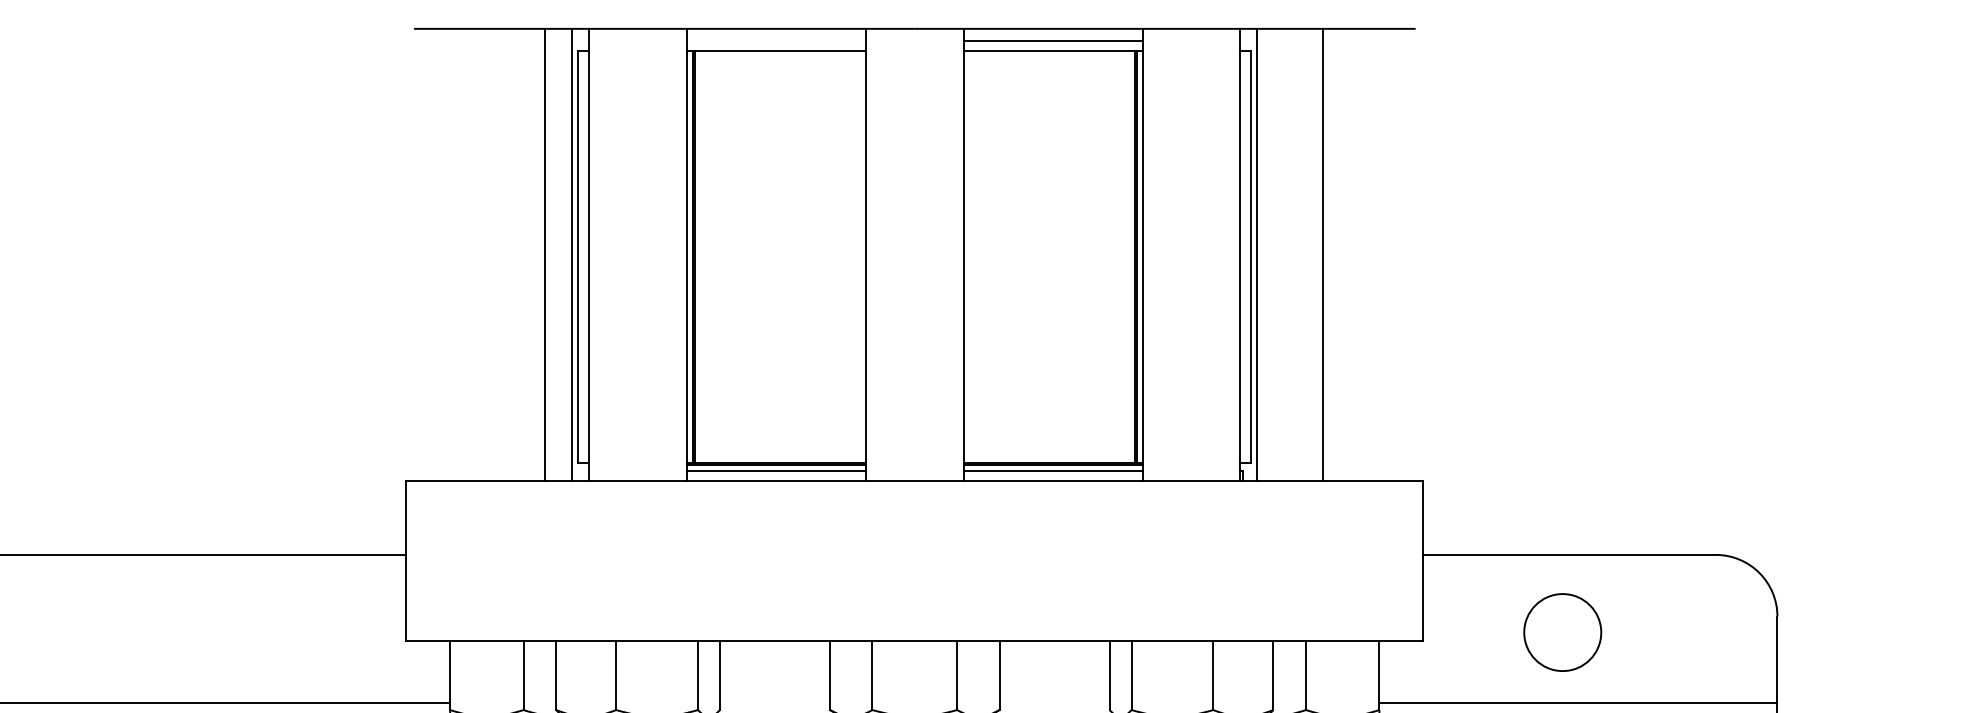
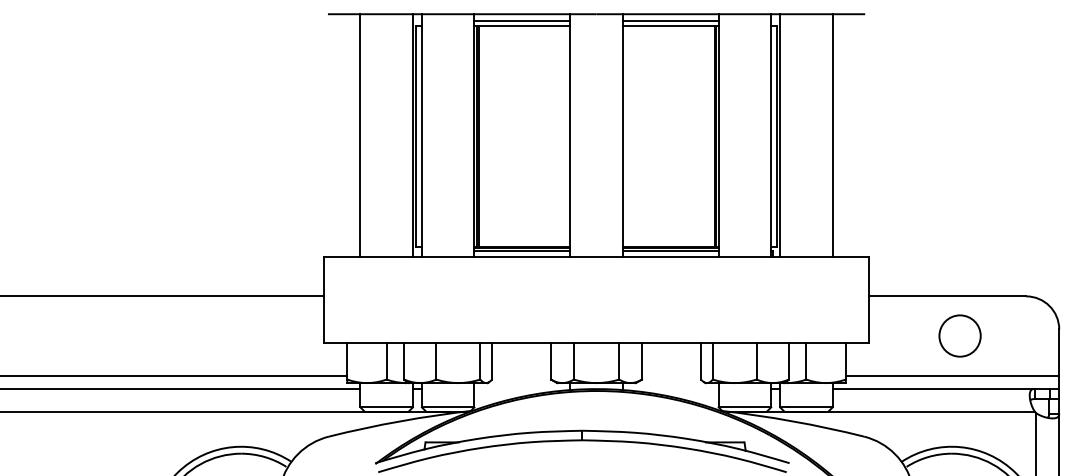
line: (776, 40) -> (522, 20), added
line: (545, 254) -> (360, 135), moved
line: (1323, 254) -> (832, 135), moved
circle: (1561, 631) -> (959, 335), moved

